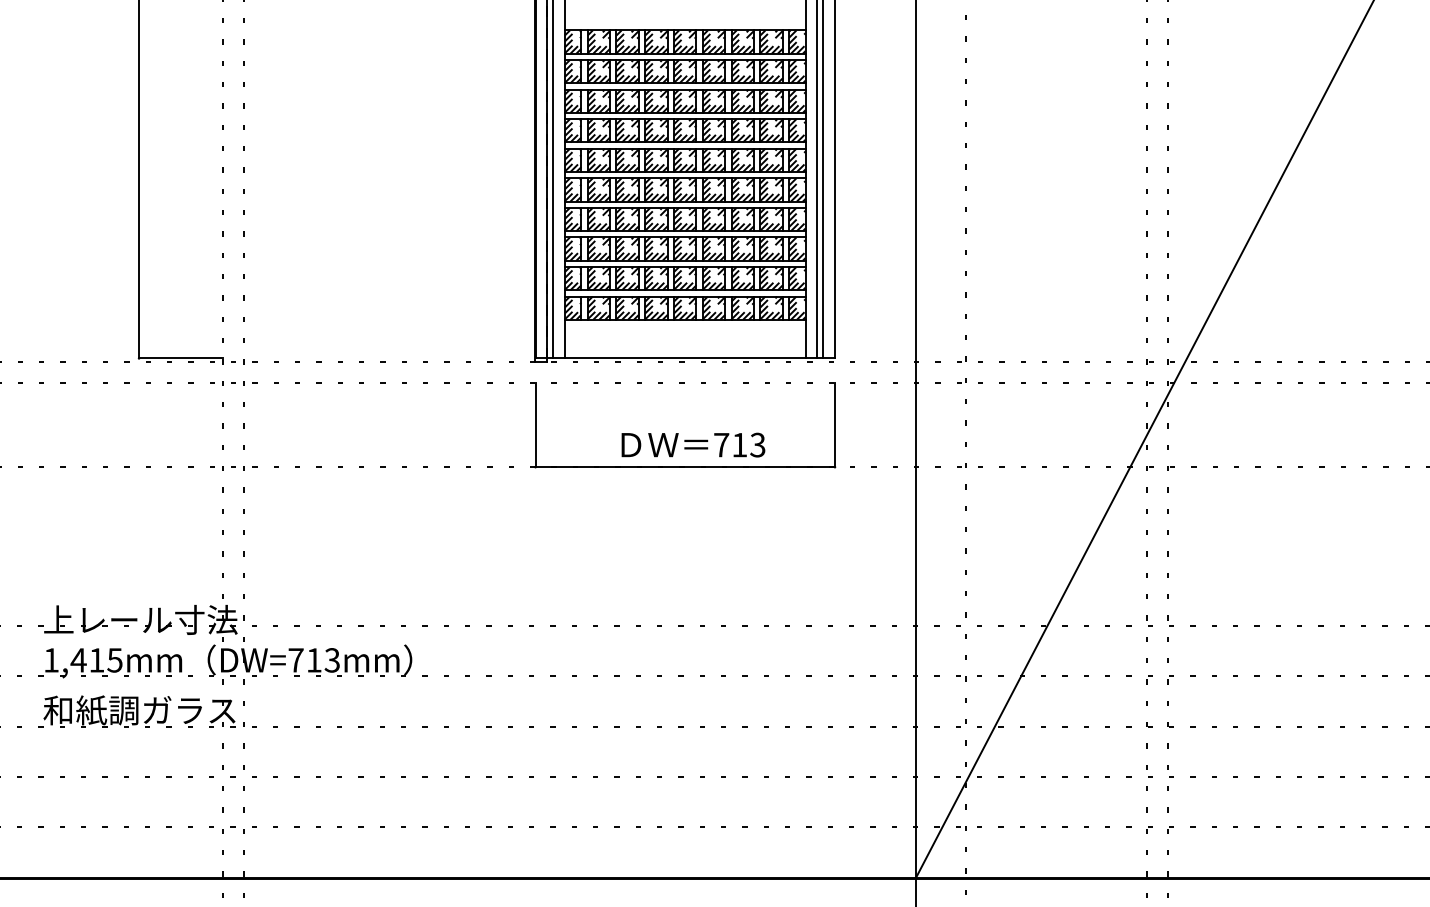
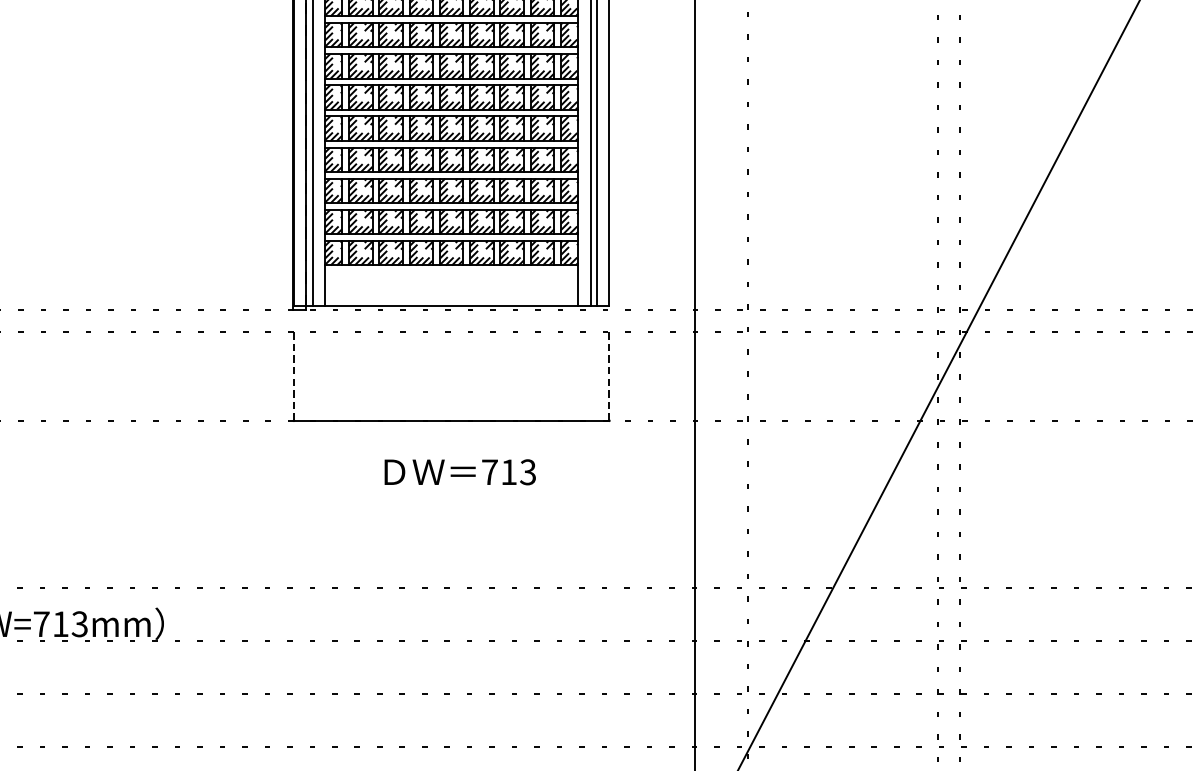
line: (535, 425) -> (293, 376), solid -> dashed
line: (835, 425) -> (609, 376), solid -> dashed
text: (693, 444) -> (460, 471), moved

